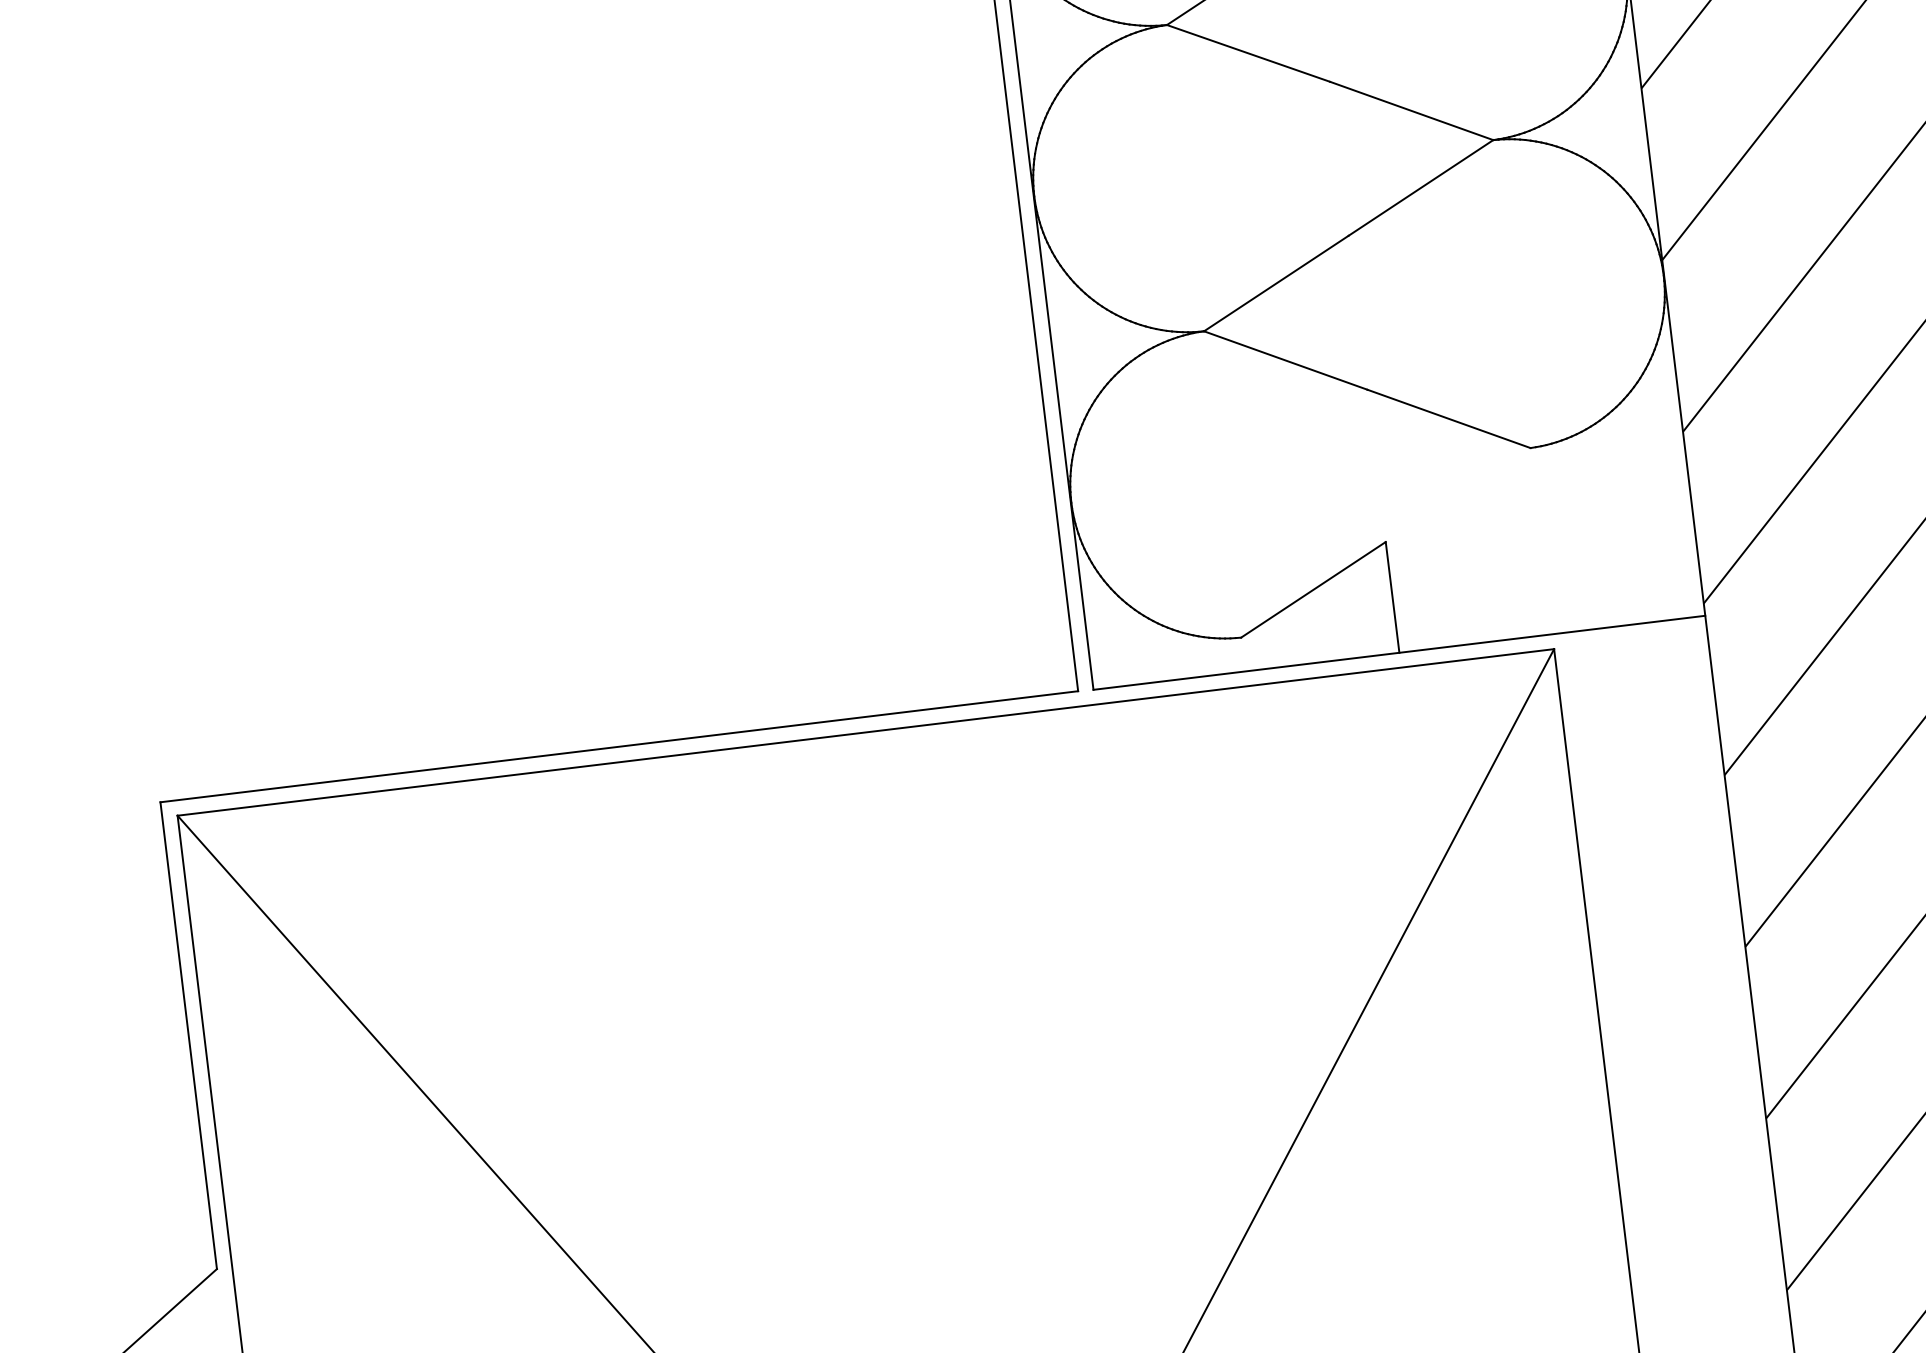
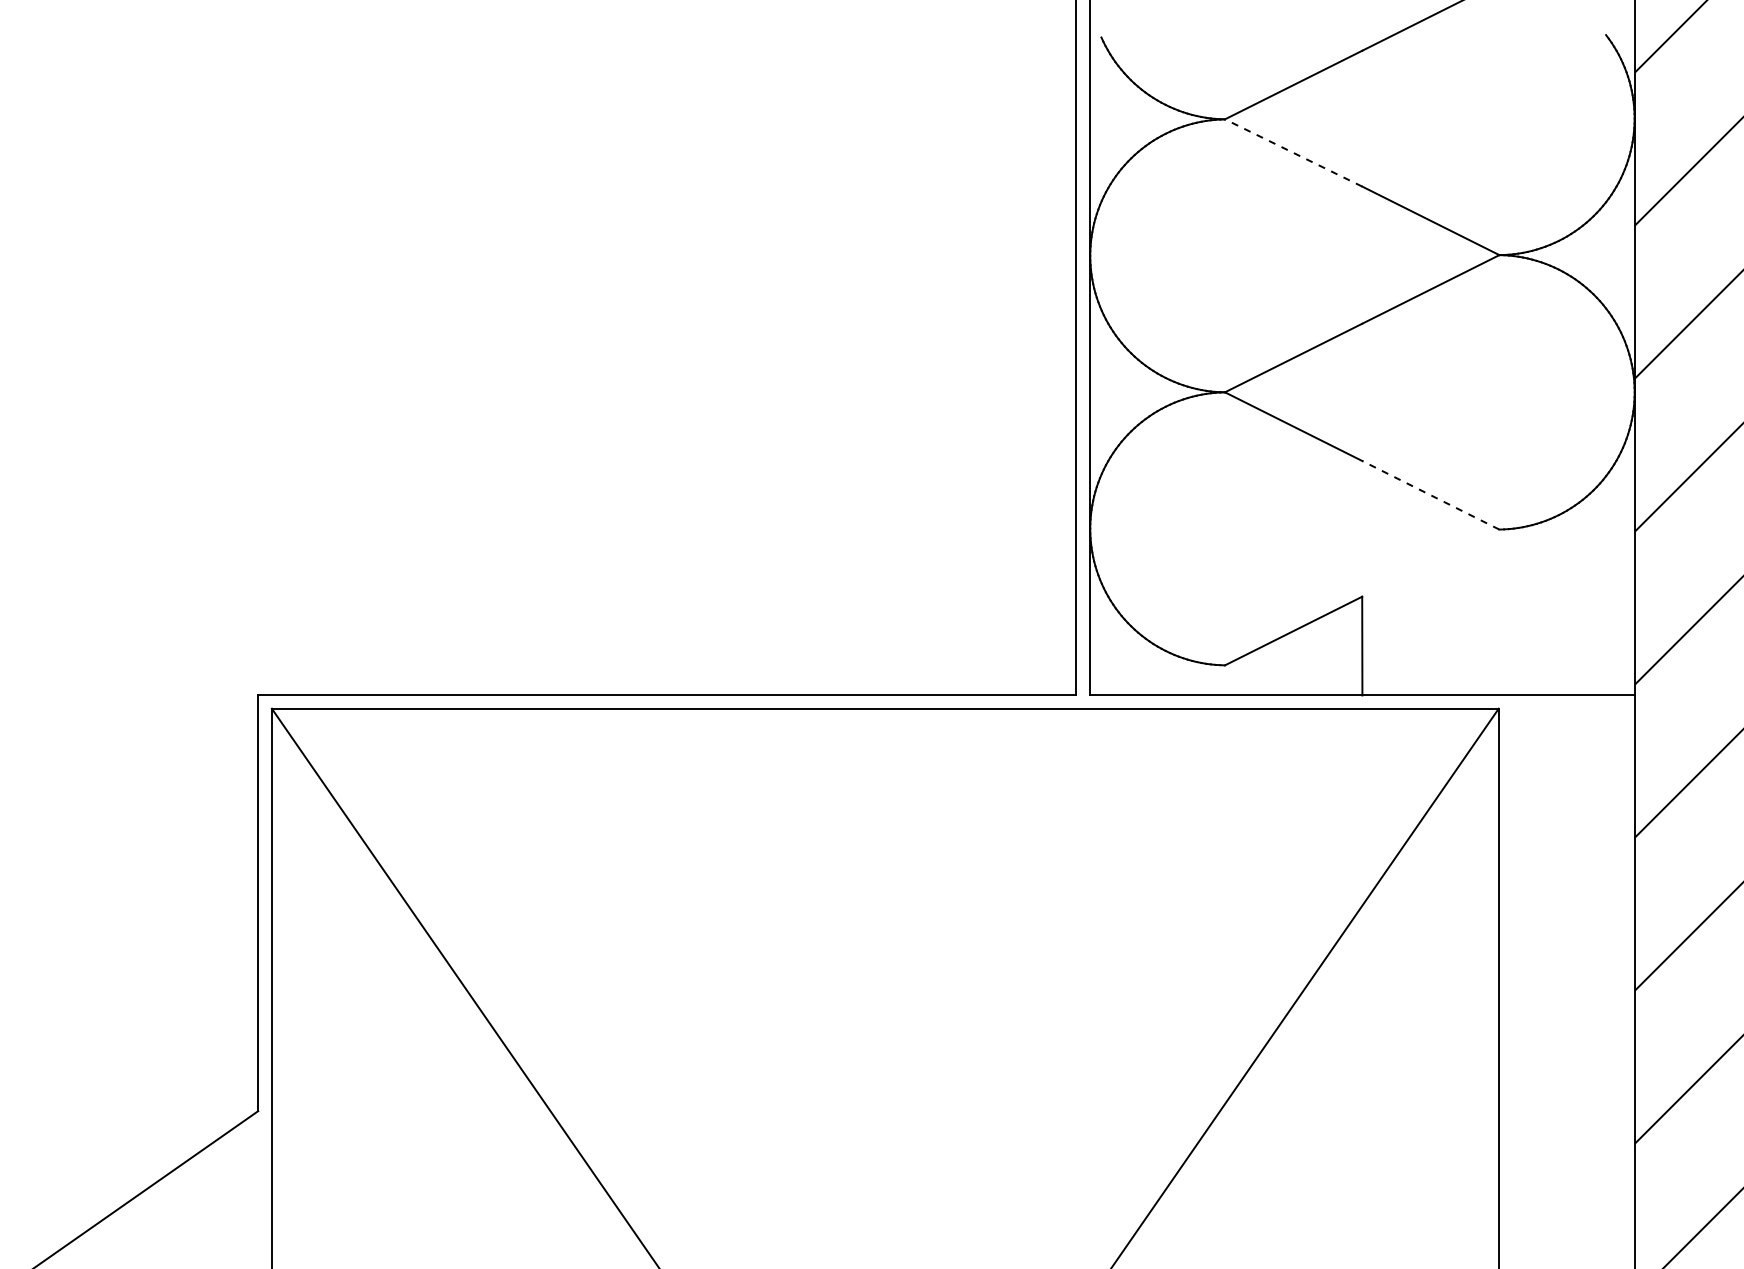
line: (1248, 52) -> (1293, 152), solid -> dashed
line: (1448, 419) -> (1430, 495), solid -> dashed

